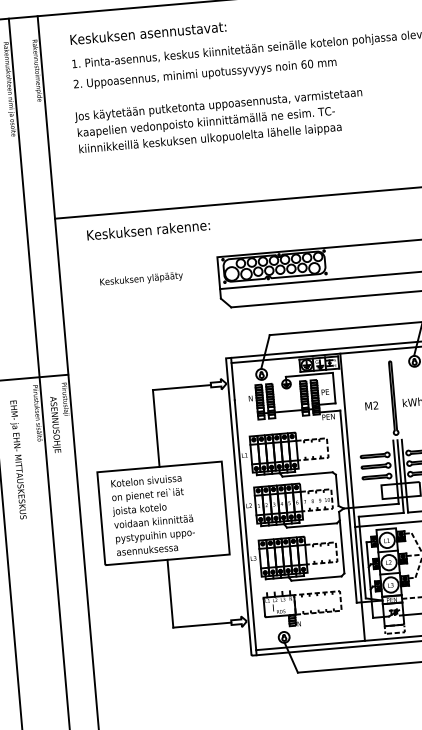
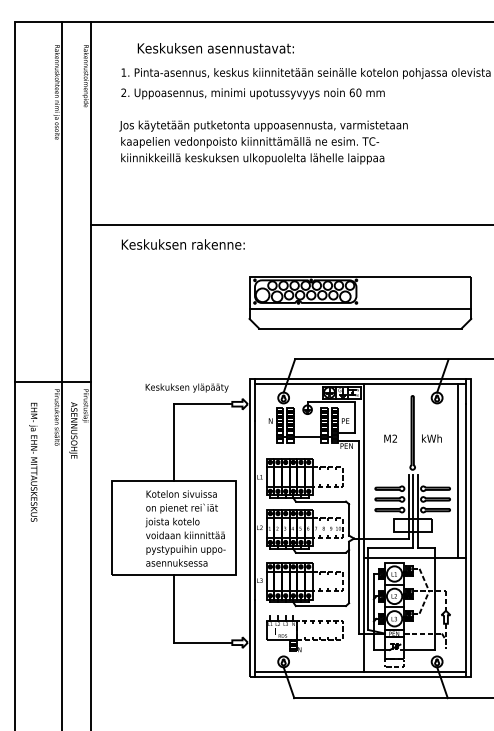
text: (147, 33) -> (215, 48), moved
text: (140, 278) -> (186, 387), moved
text: (153, 514) -> (185, 528), moved

